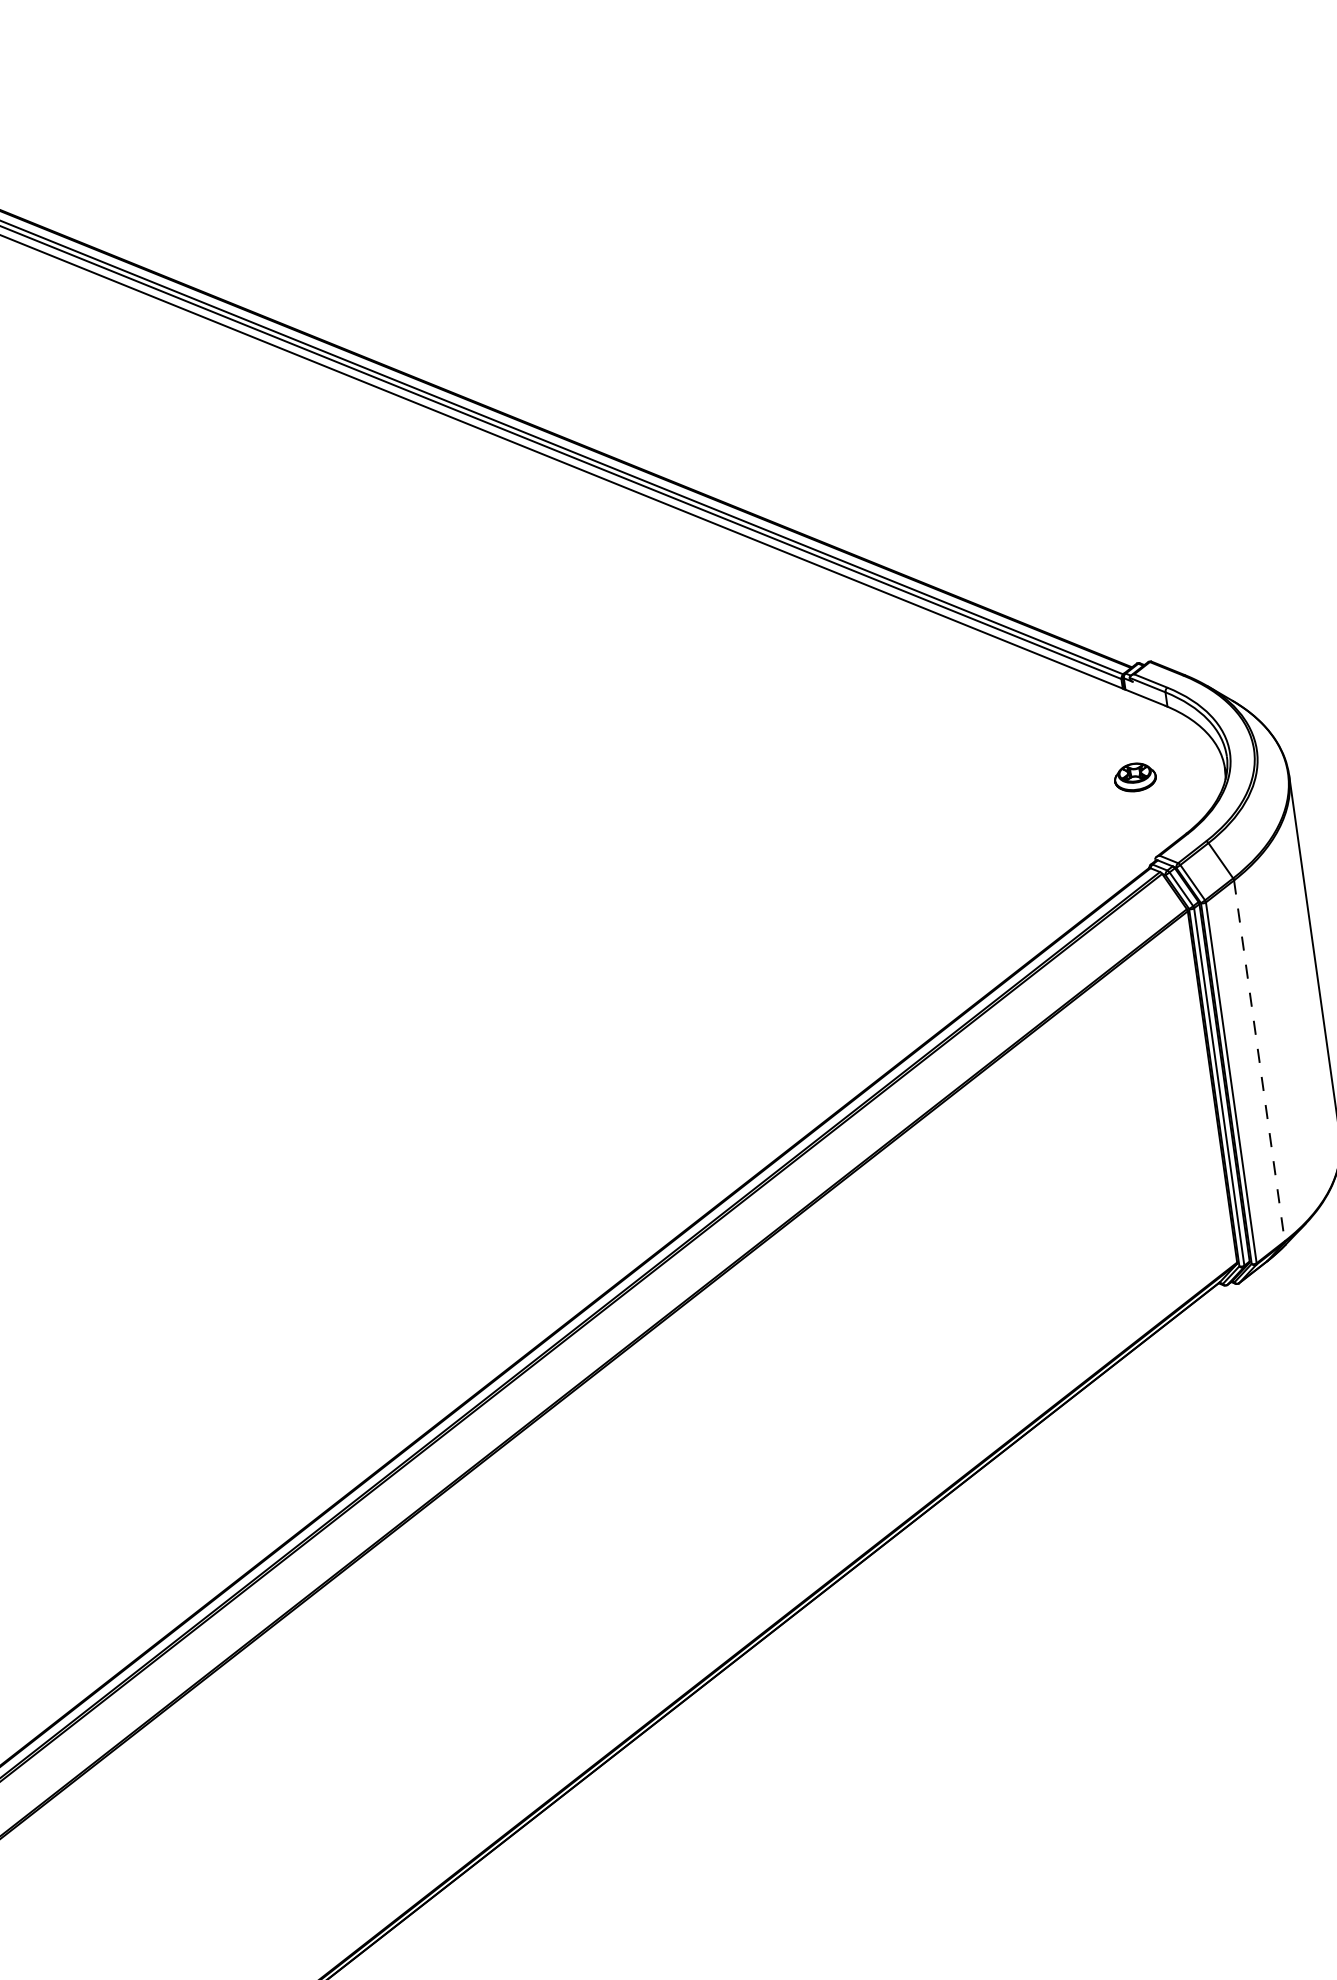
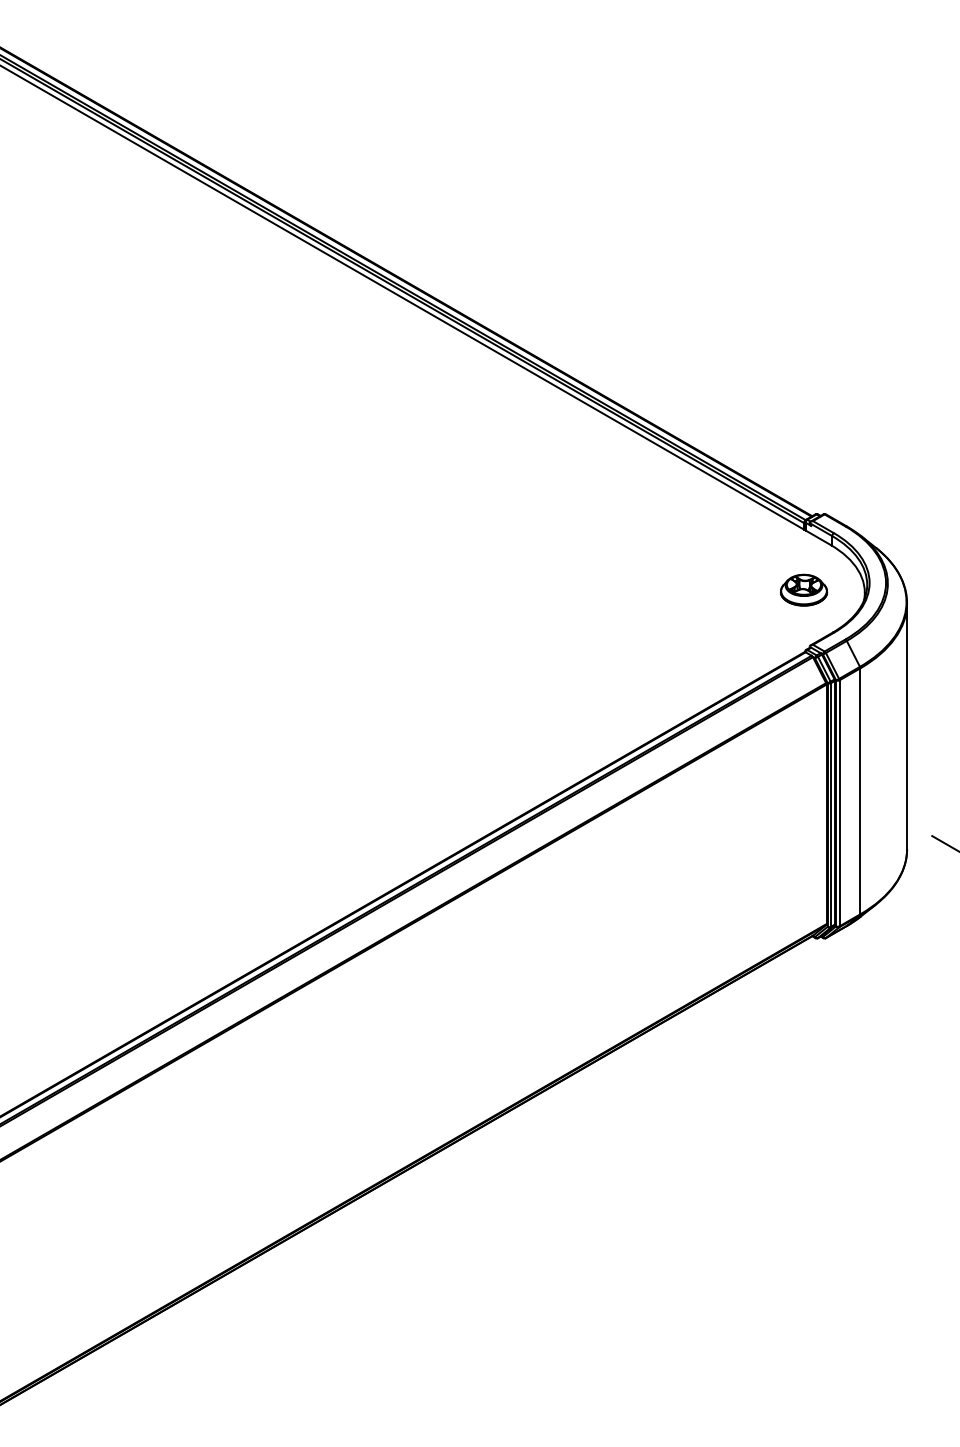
part: (1134, 776) -> (803, 589), size x1.67
line: (1259, 1061) -> (860, 791), dashed -> solid

